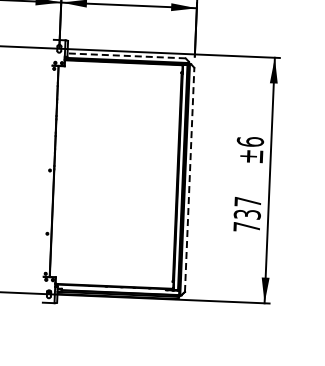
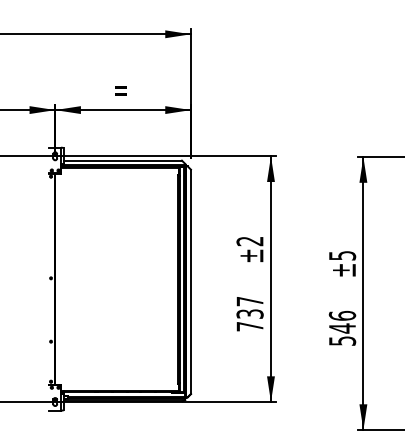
line: (126, 55) -> (122, 160), dashed -> solid
text: (249, 142) -> (249, 241), ±6 -> ±2
line: (189, 179) -> (190, 281), dashed -> solid

